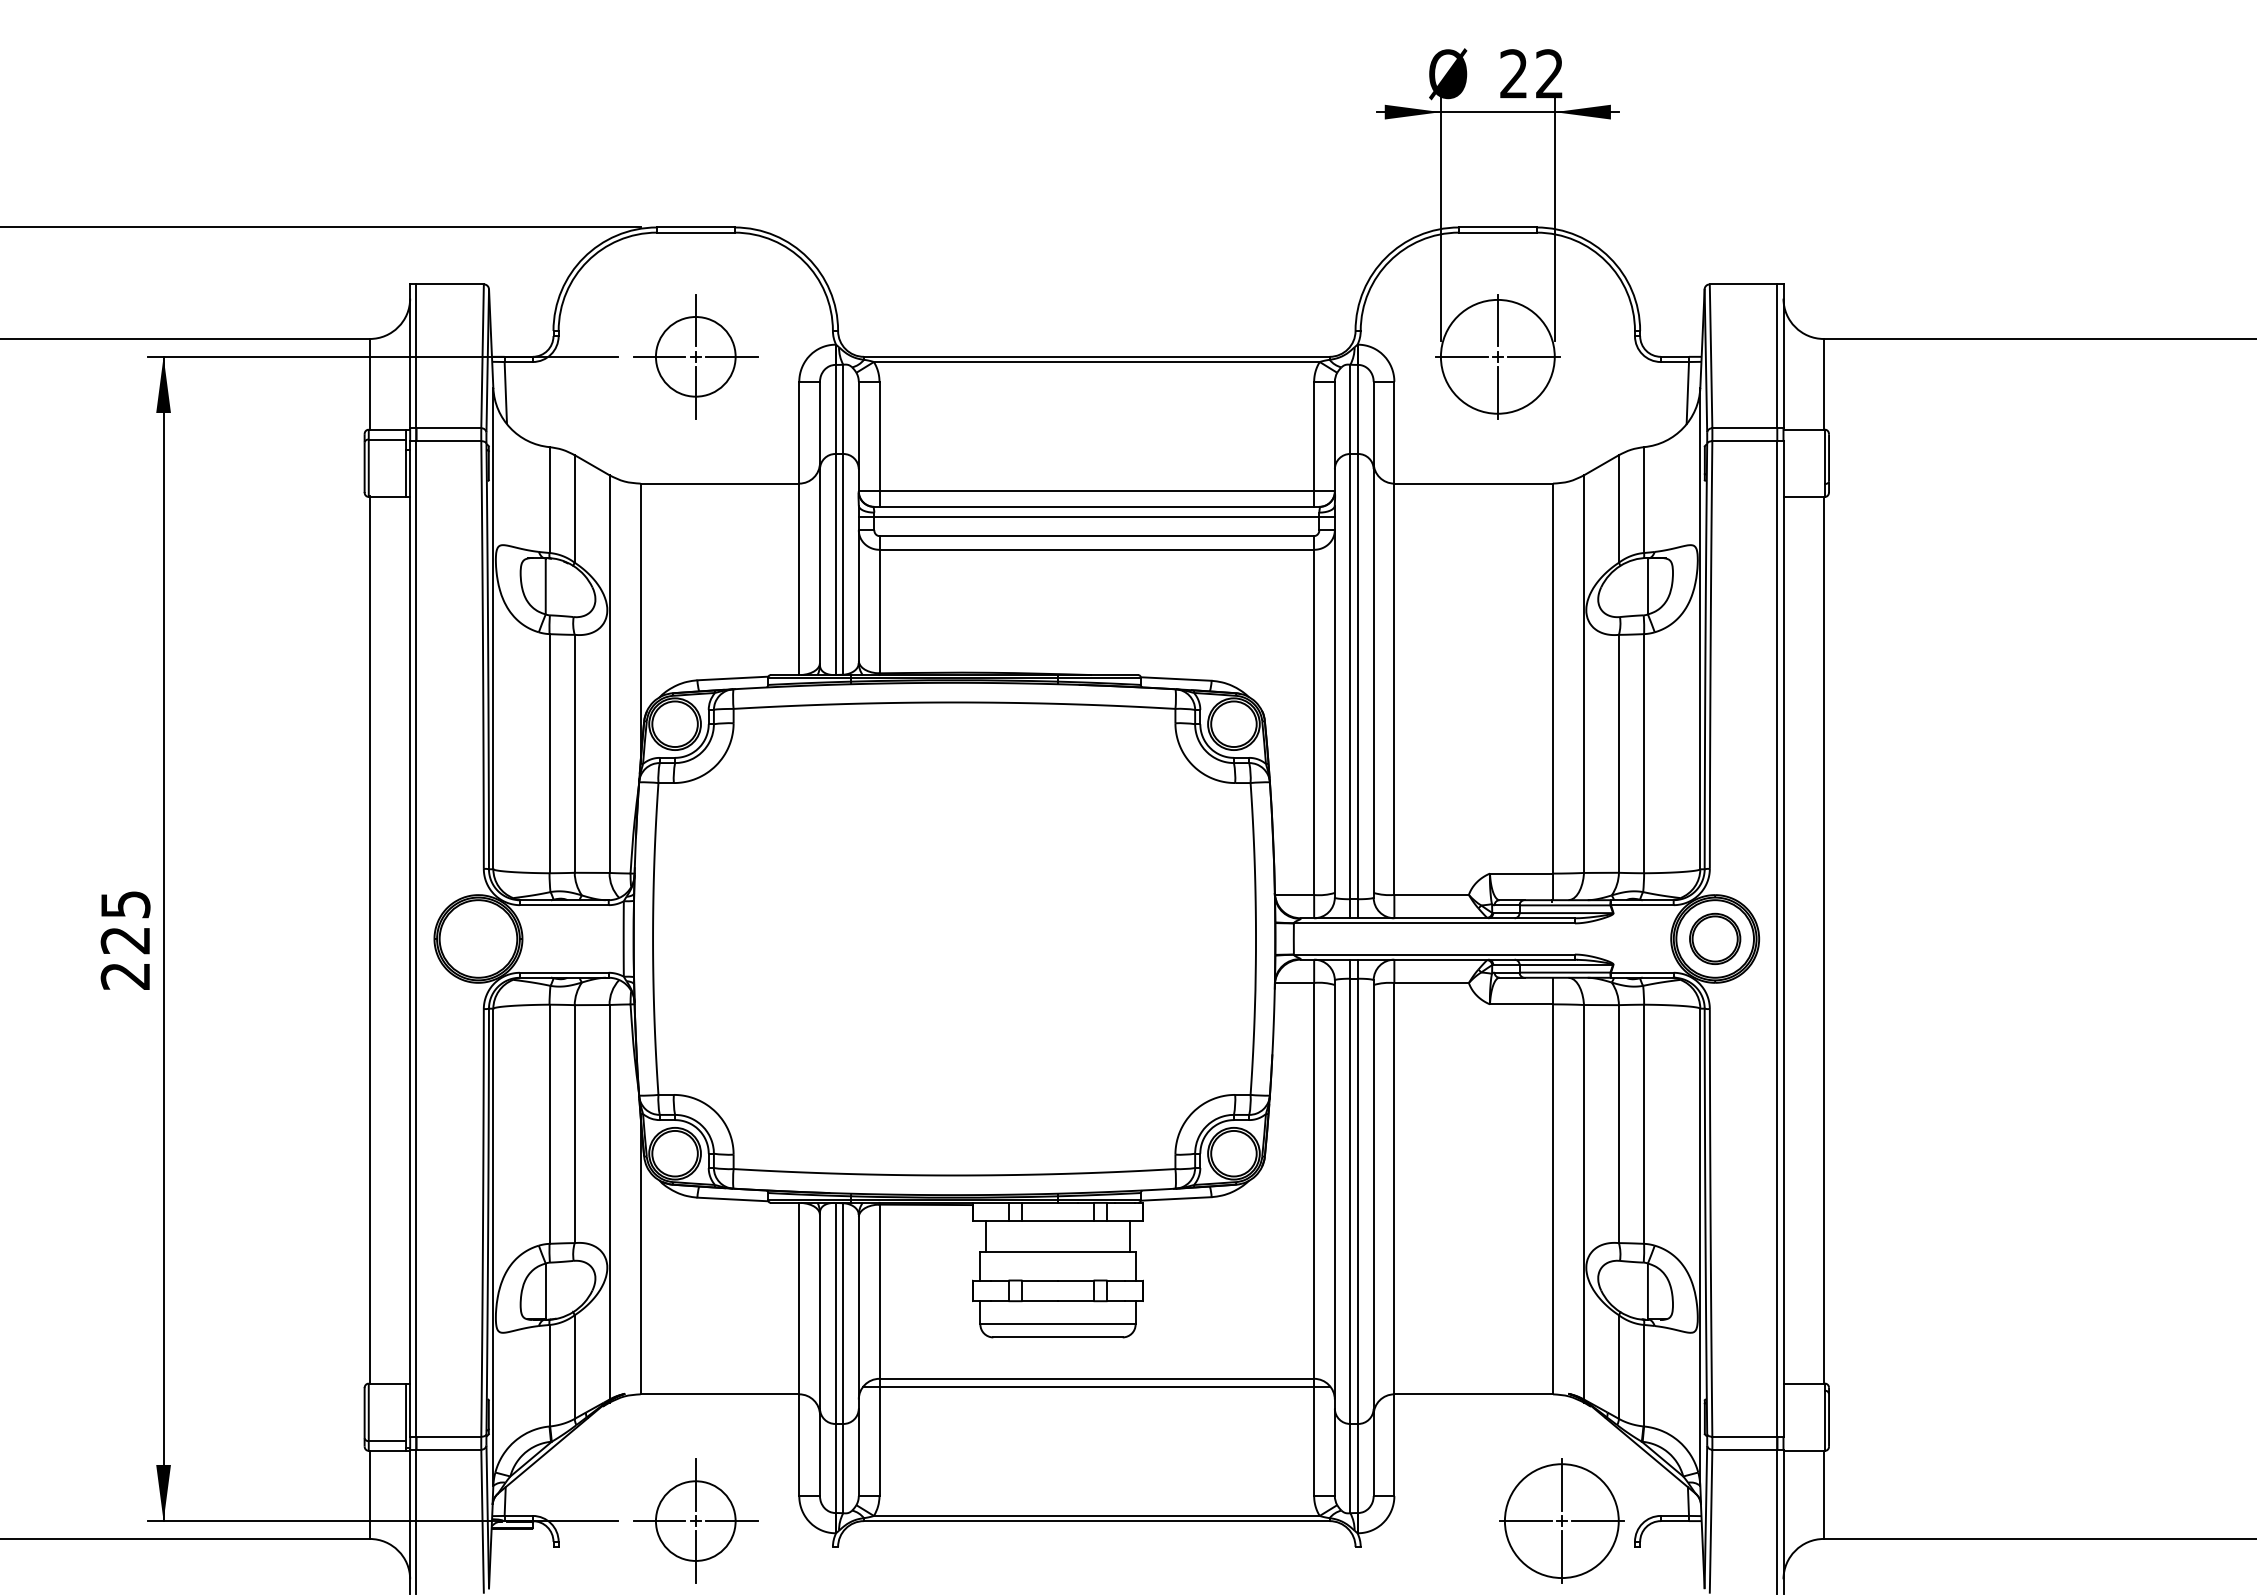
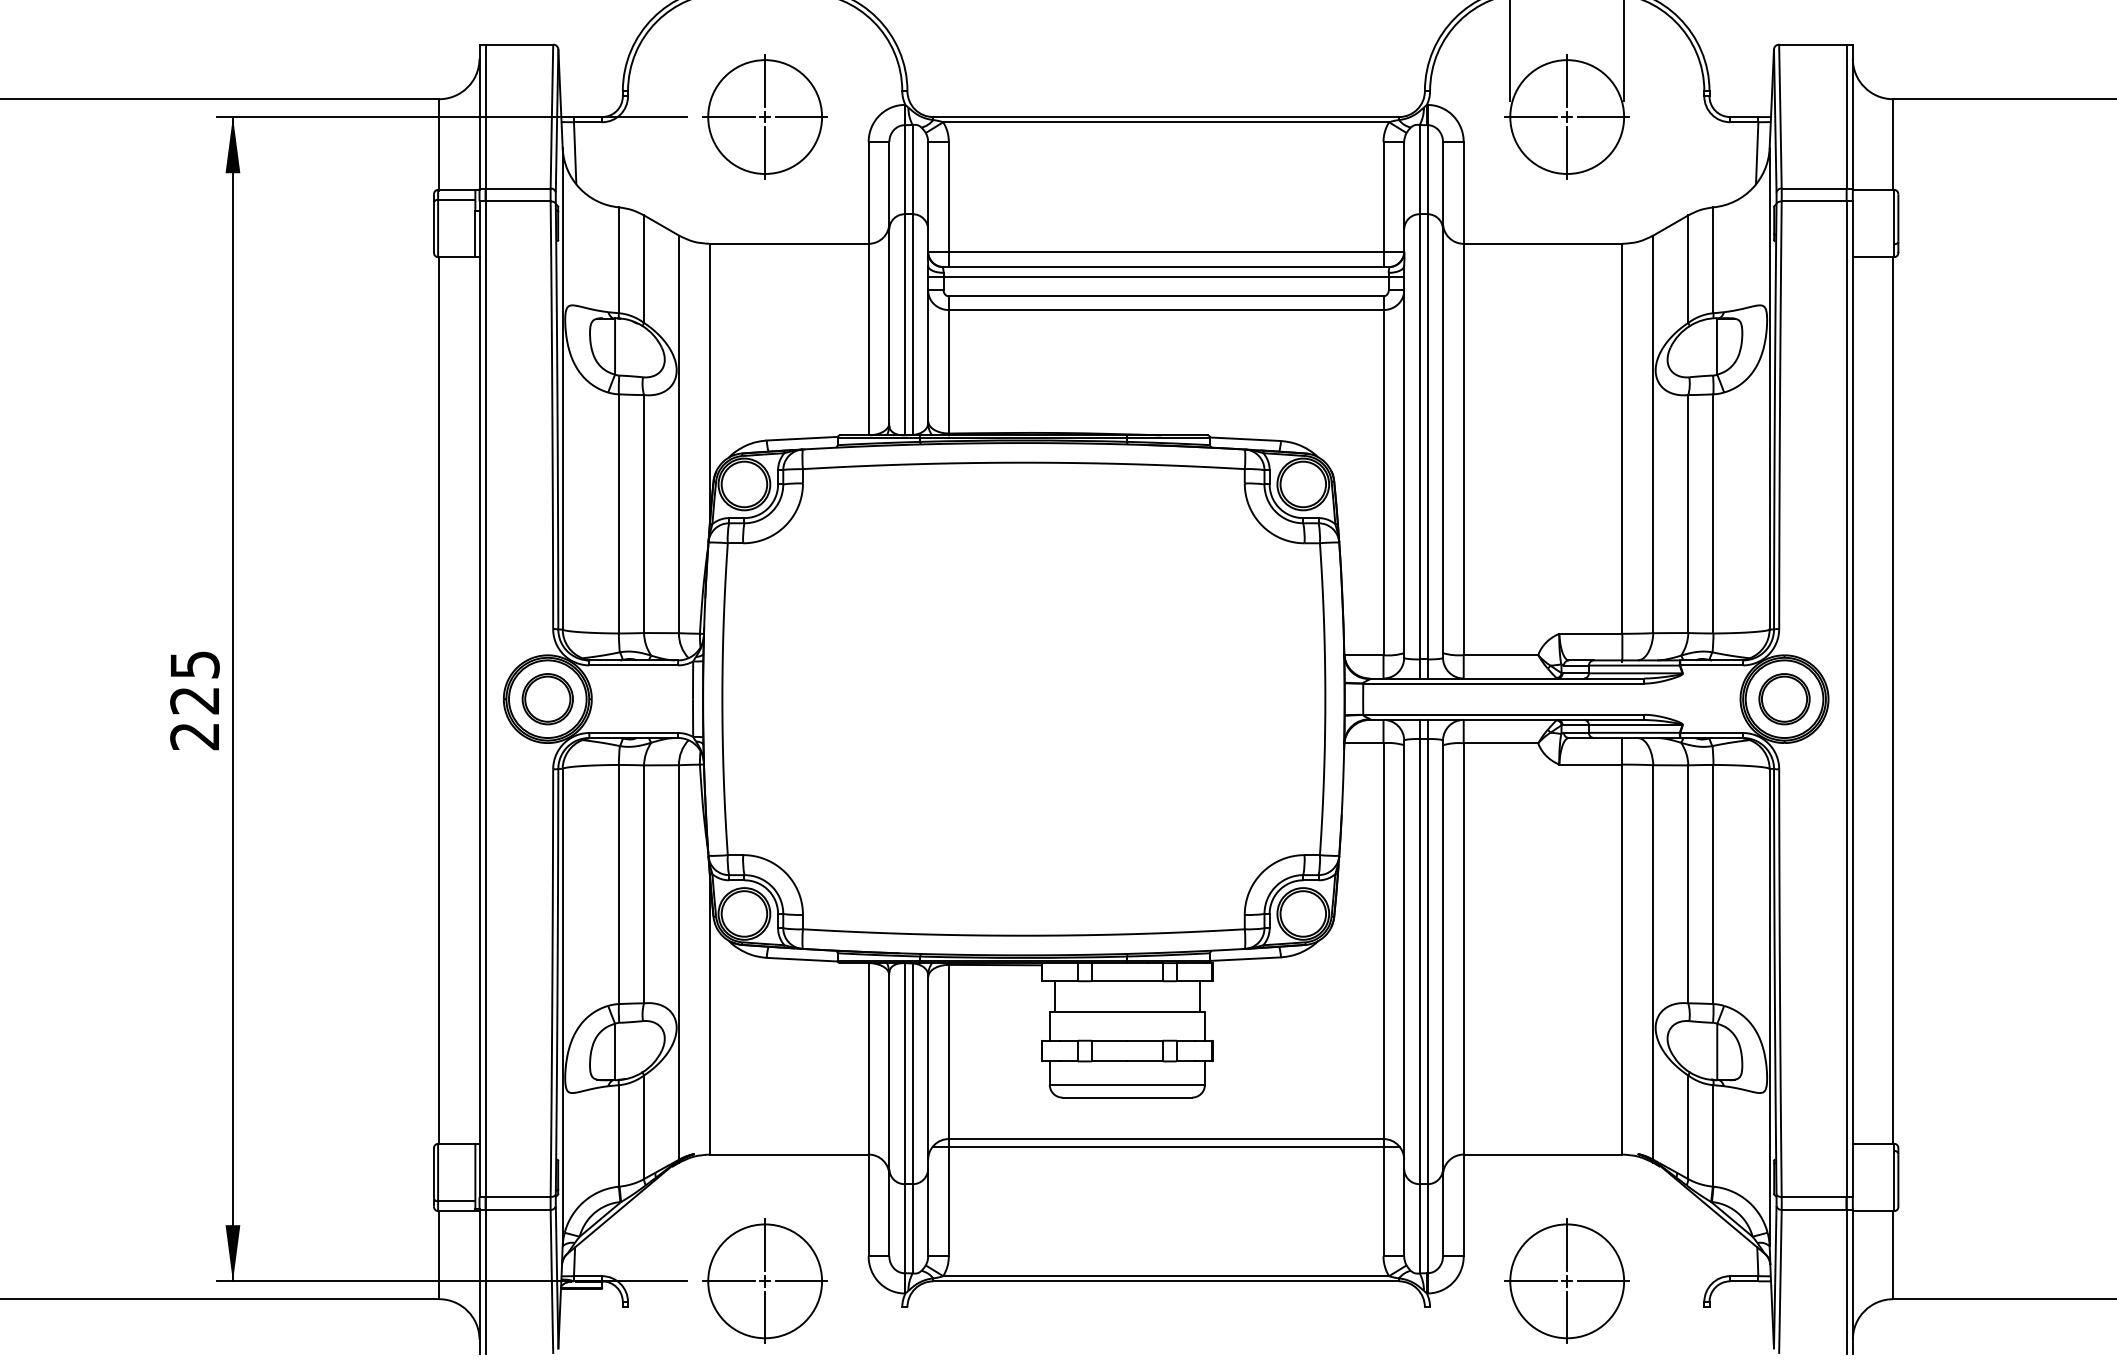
circle: (695, 356) -> (764, 116), size x1.43
part: (478, 938) -> (547, 698), added
part: (1561, 1520) -> (1566, 1280), moved
circle: (695, 1521) -> (764, 1281), size x1.43

